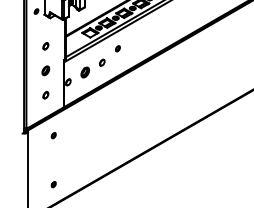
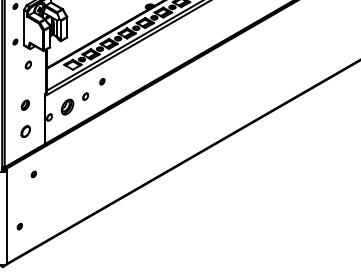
part: (44, 45) -> (27, 64), moved
part: (85, 71) -> (67, 106), size x1.4
part: (44, 94) -> (24, 130), size x1.6
part: (53, 184) -> (19, 226), moved

